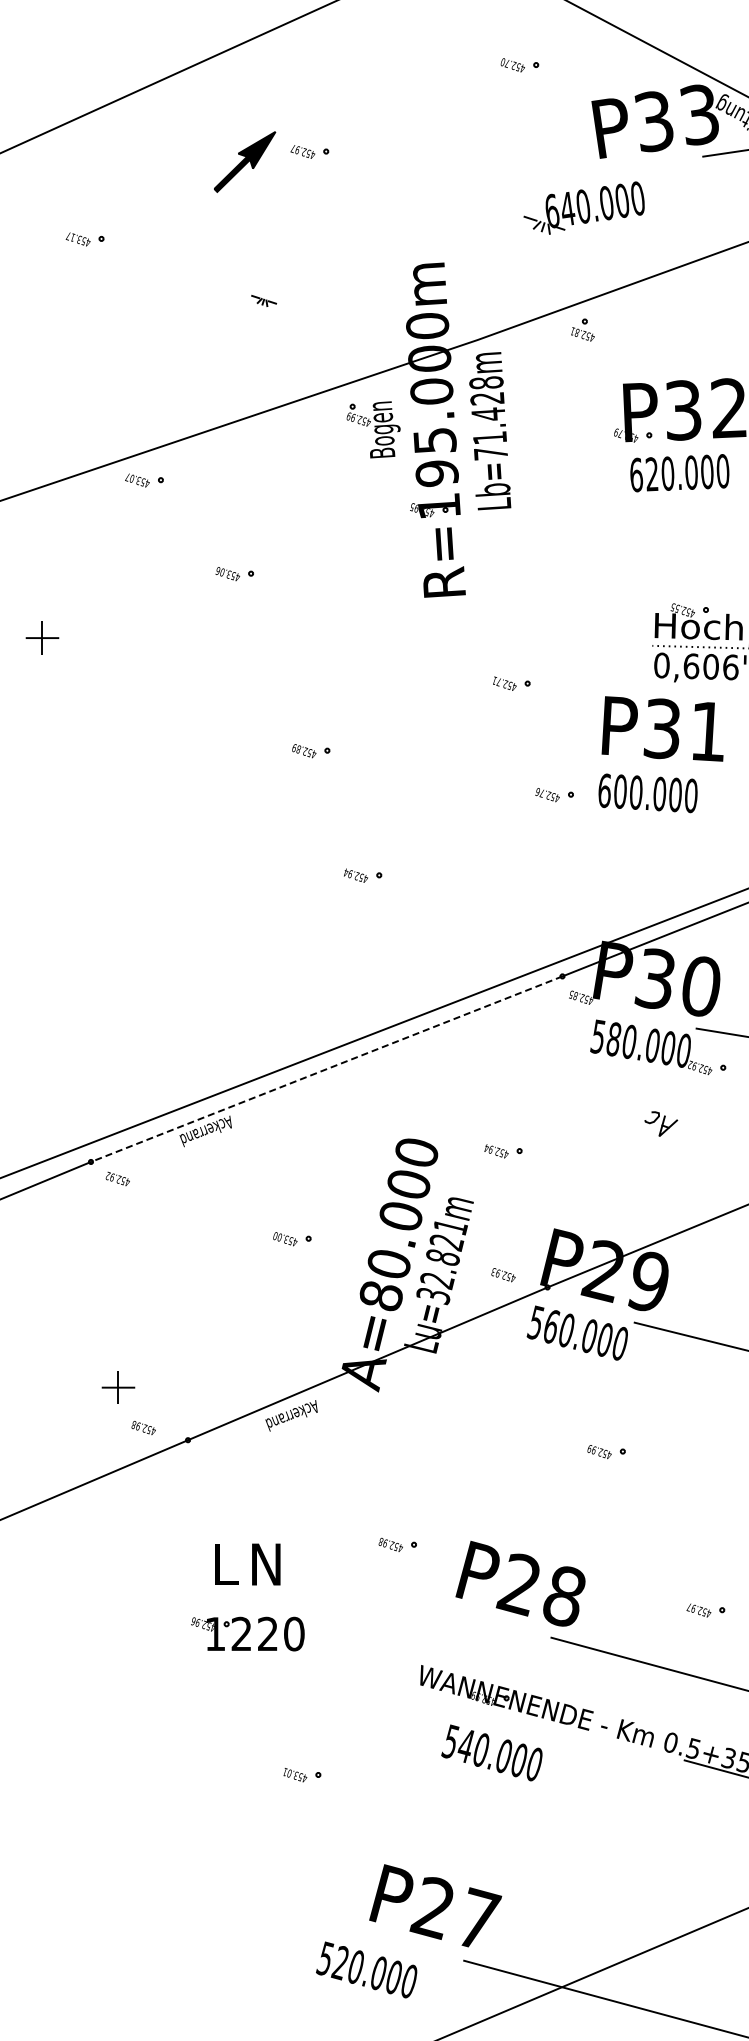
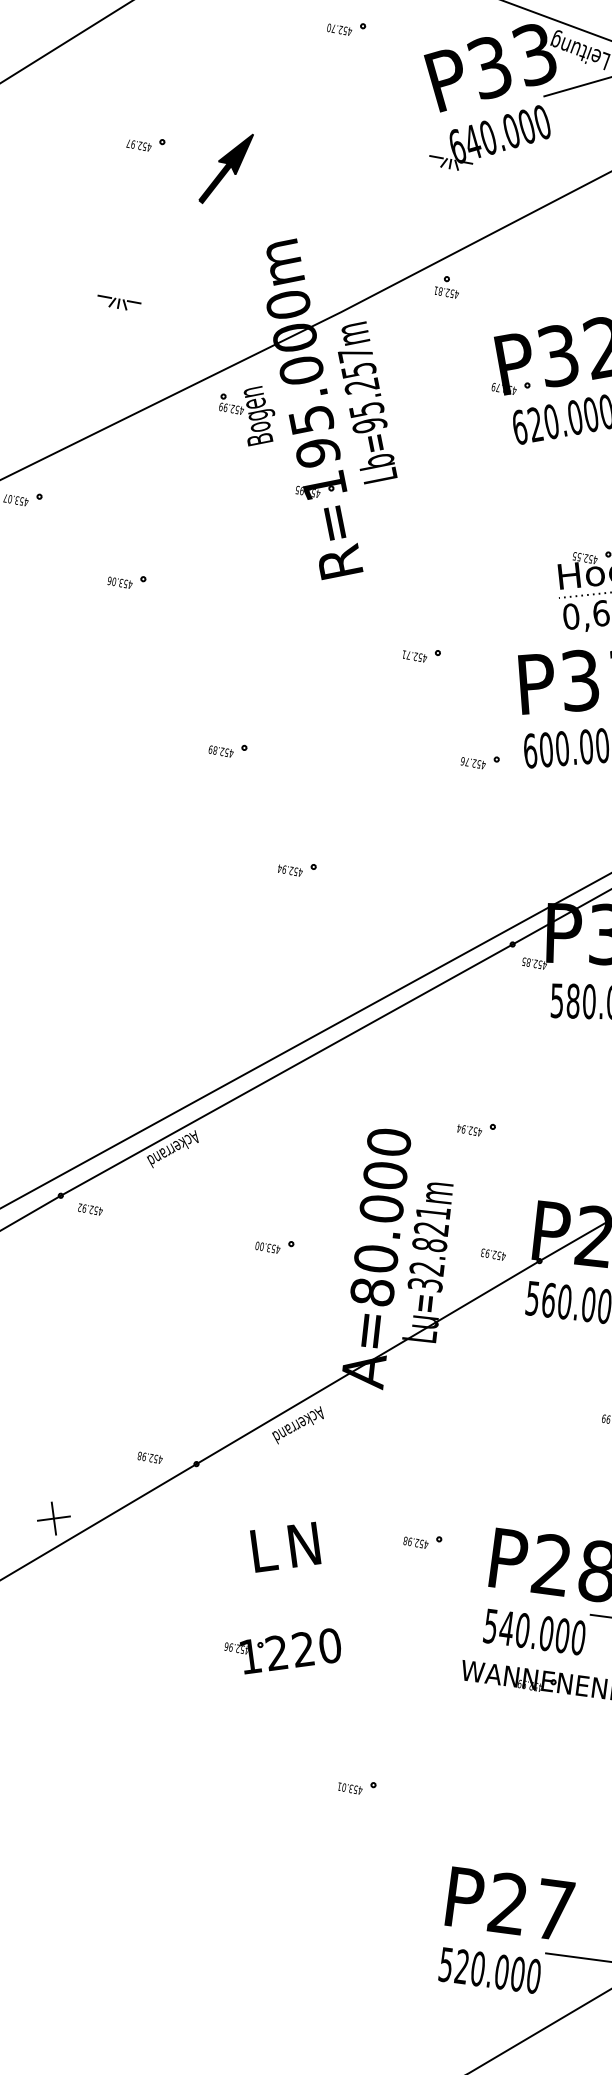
part: (245, 161) -> (226, 168), moved
part: (583, 207) -> (488, 138), moved
part: (263, 300) -> (119, 301), size x1.67
text: (488, 418) -> (362, 390), Lb=71.428m -> Lb=95.257m
line: (326, 1069) -> (286, 1070), dashed -> solid
part: (118, 1387) -> (53, 1518), moved
text: (247, 1564) -> (285, 1547), moved
text: (491, 1752) -> (533, 1631), moved
text: (366, 1969) -> (488, 1969), moved

